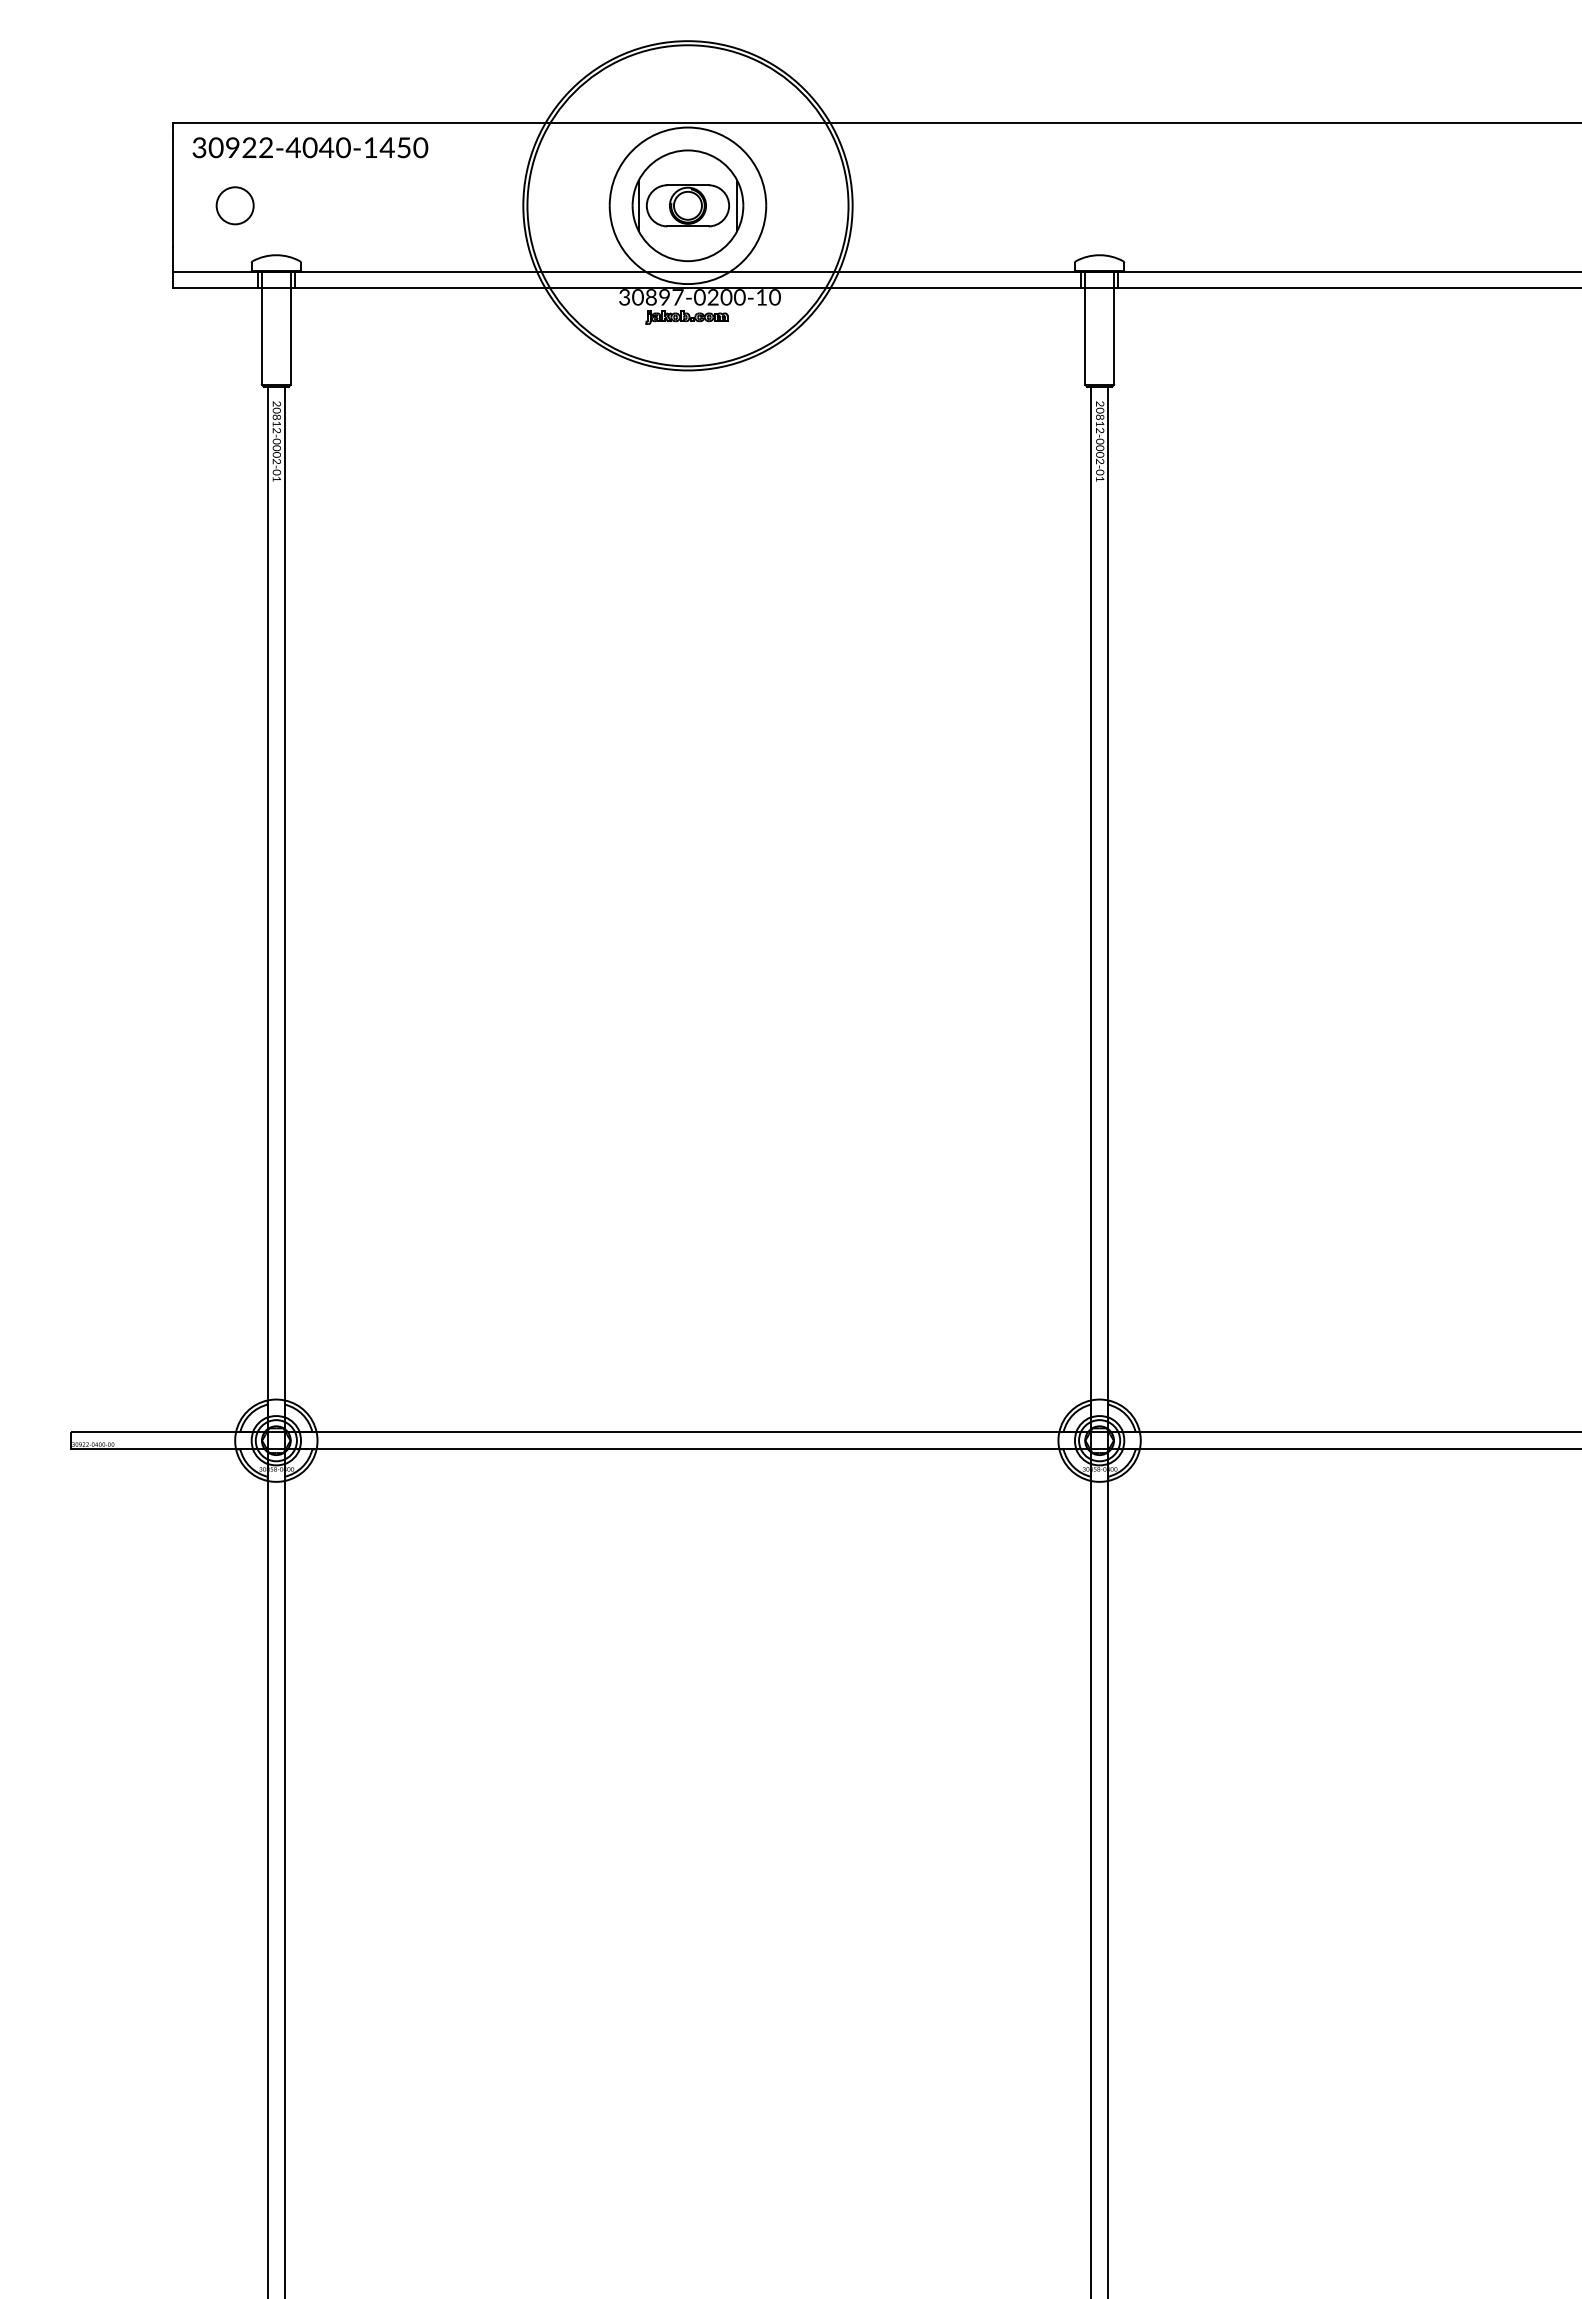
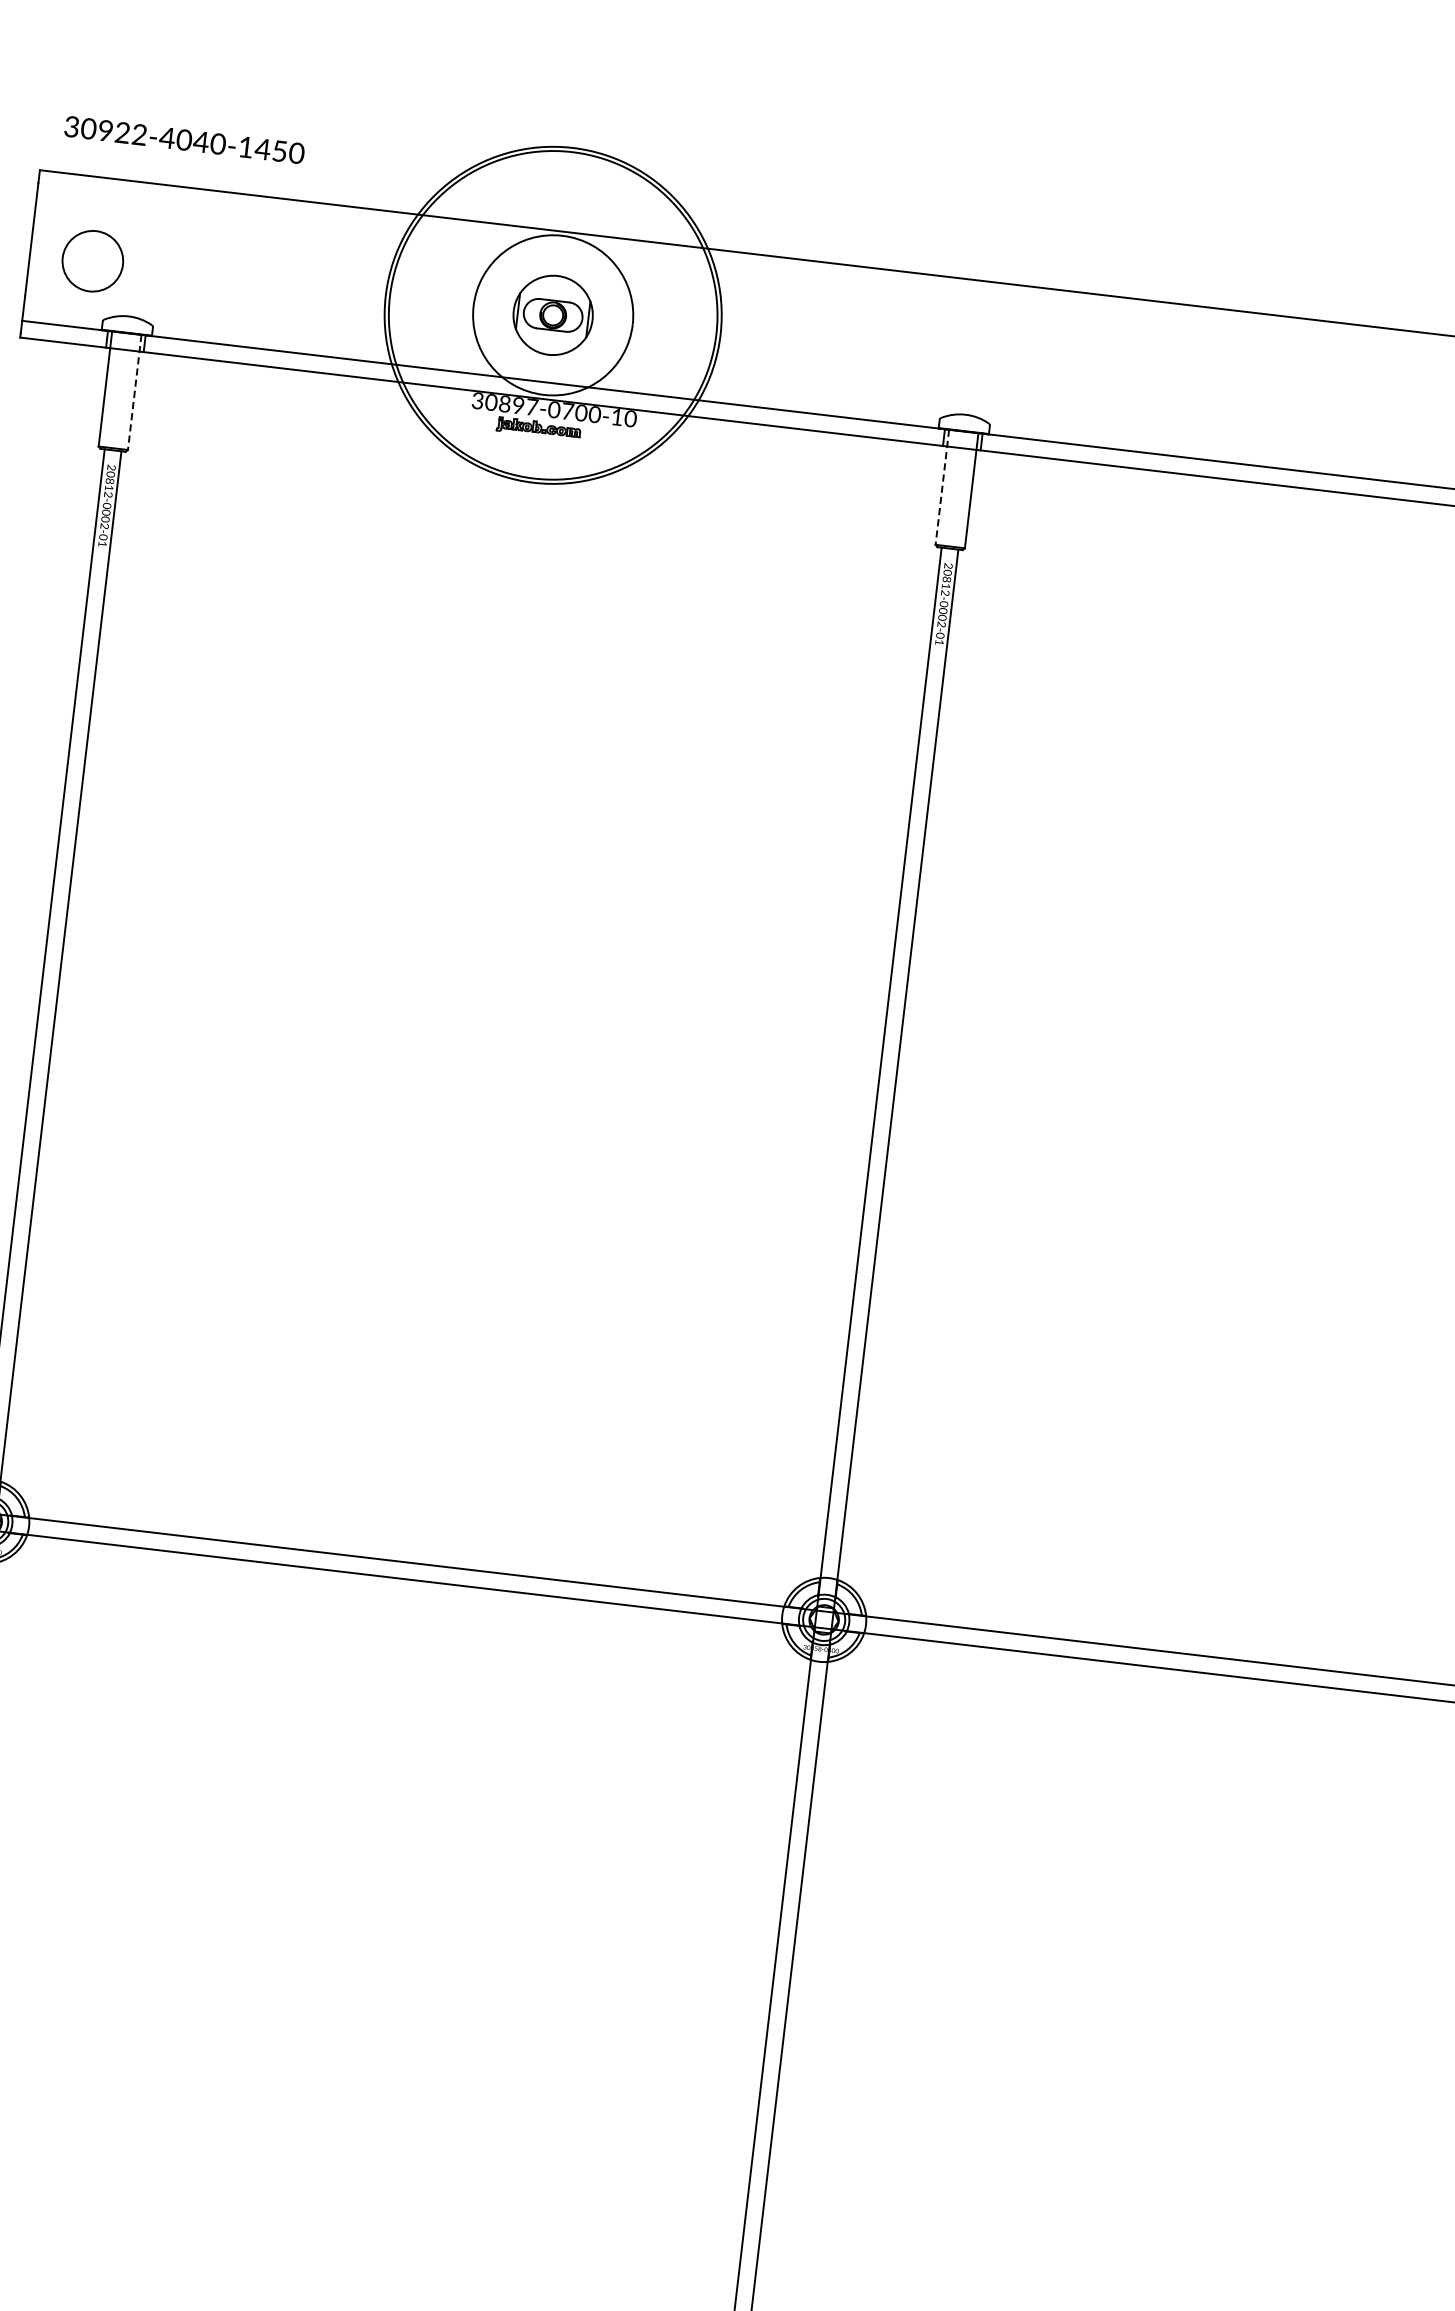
text: (310, 147) -> (184, 139), moved
circle: (234, 205) -> (92, 260), size x1.6
part: (687, 205) -> (552, 314), size x0.7
text: (712, 297) -> (567, 411), 30897-0200-10 -> 30897-0700-10
line: (290, 328) -> (134, 392), solid -> dashed
line: (1085, 328) -> (942, 487), solid -> dashed

